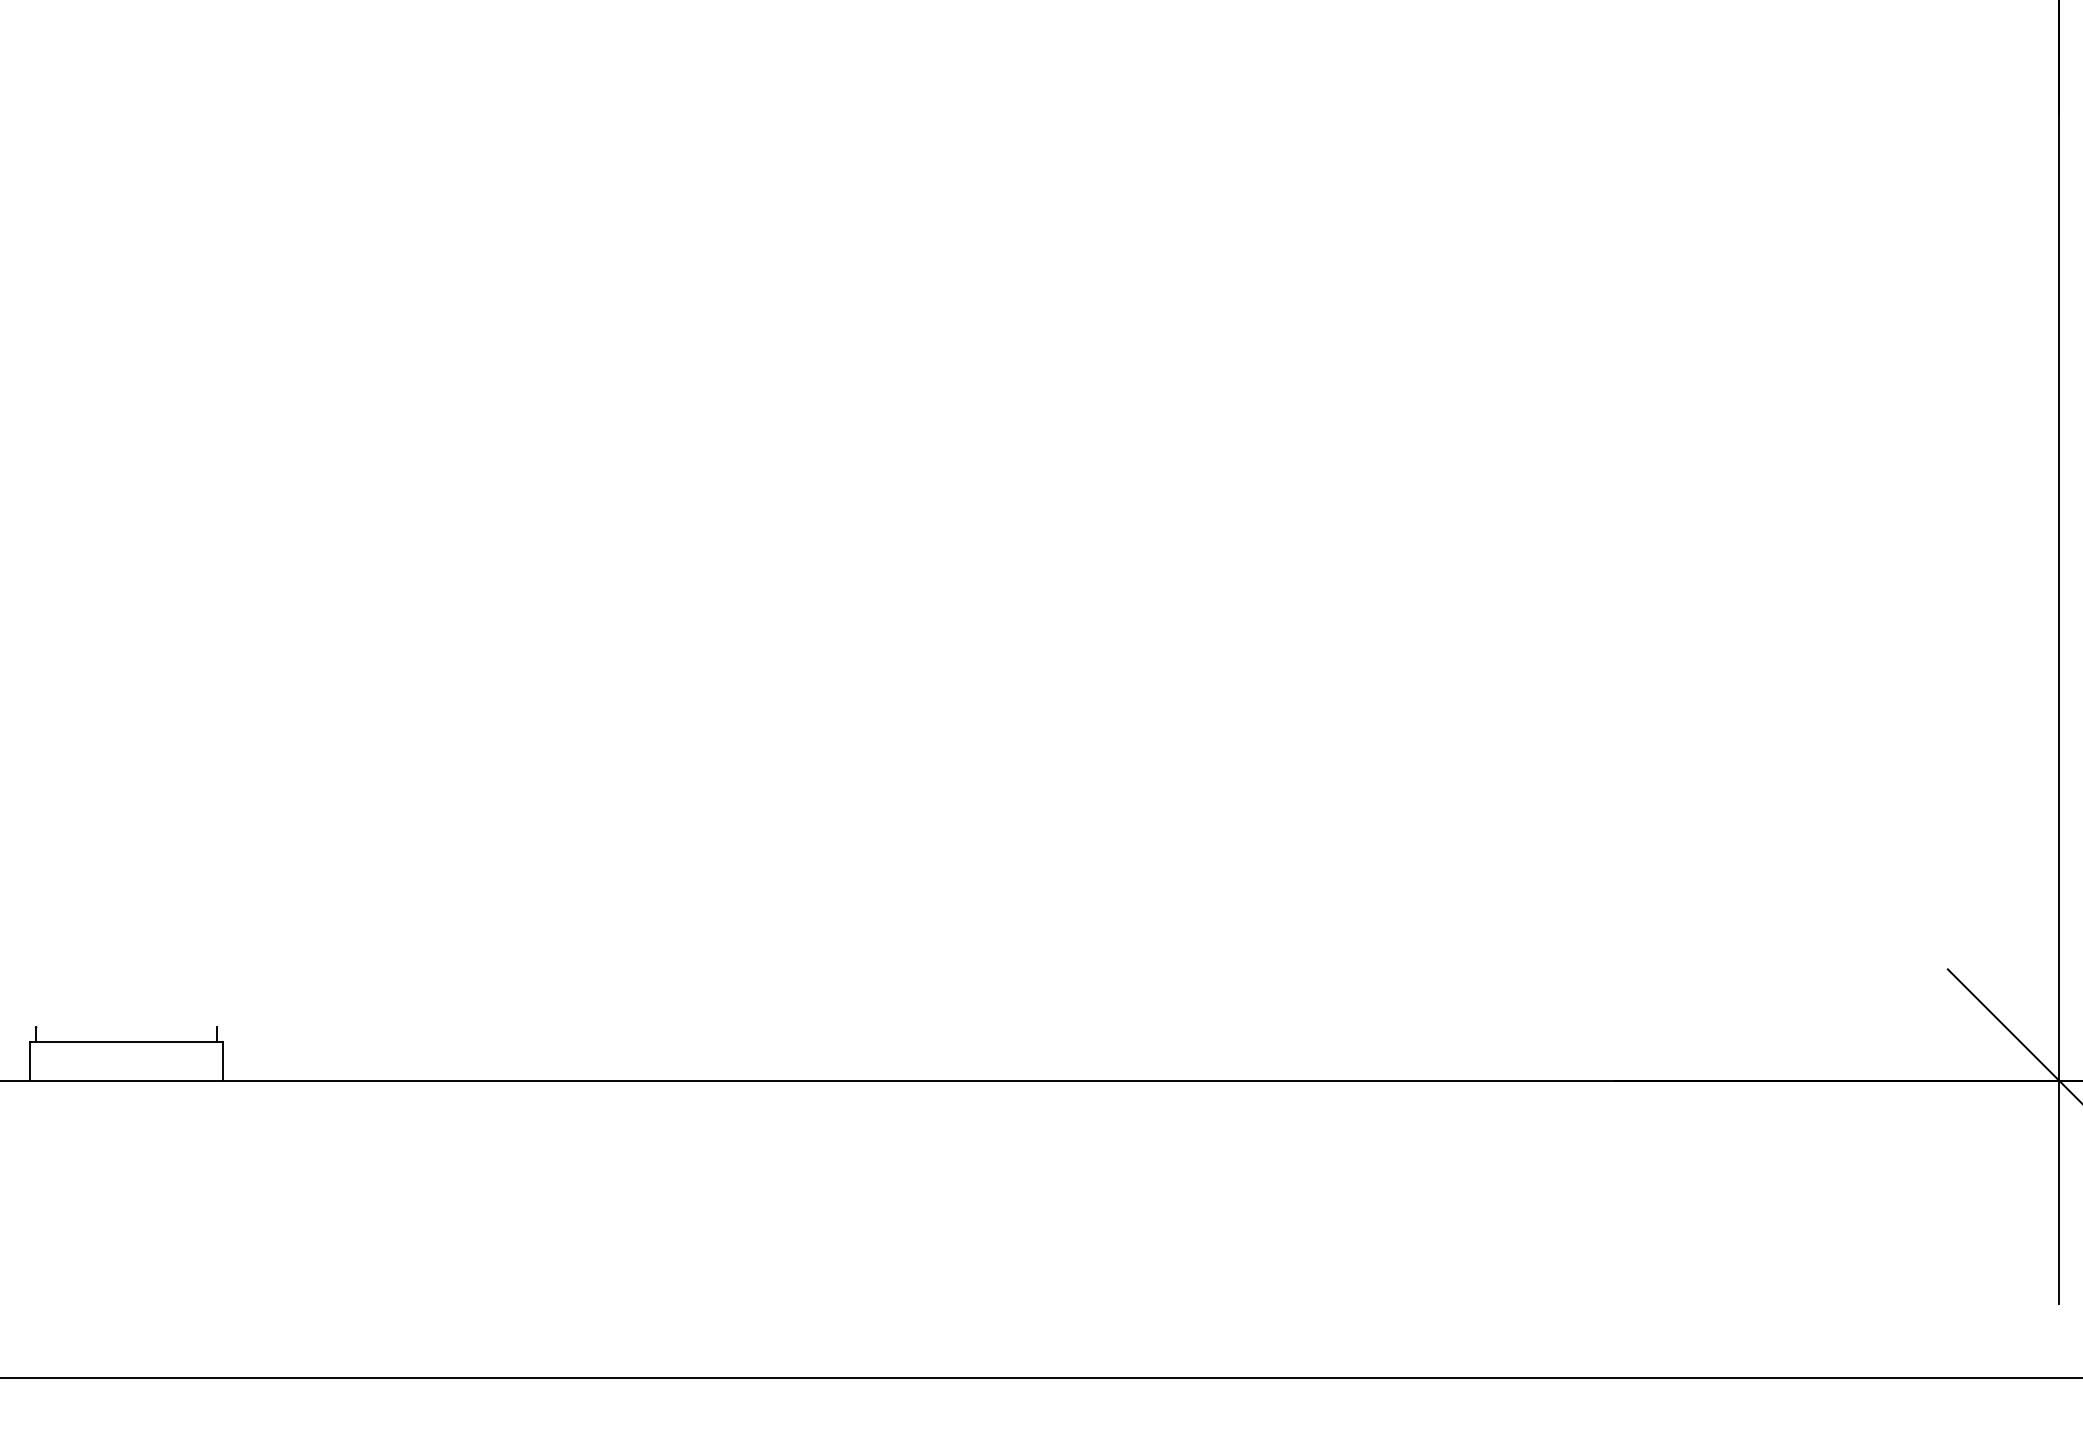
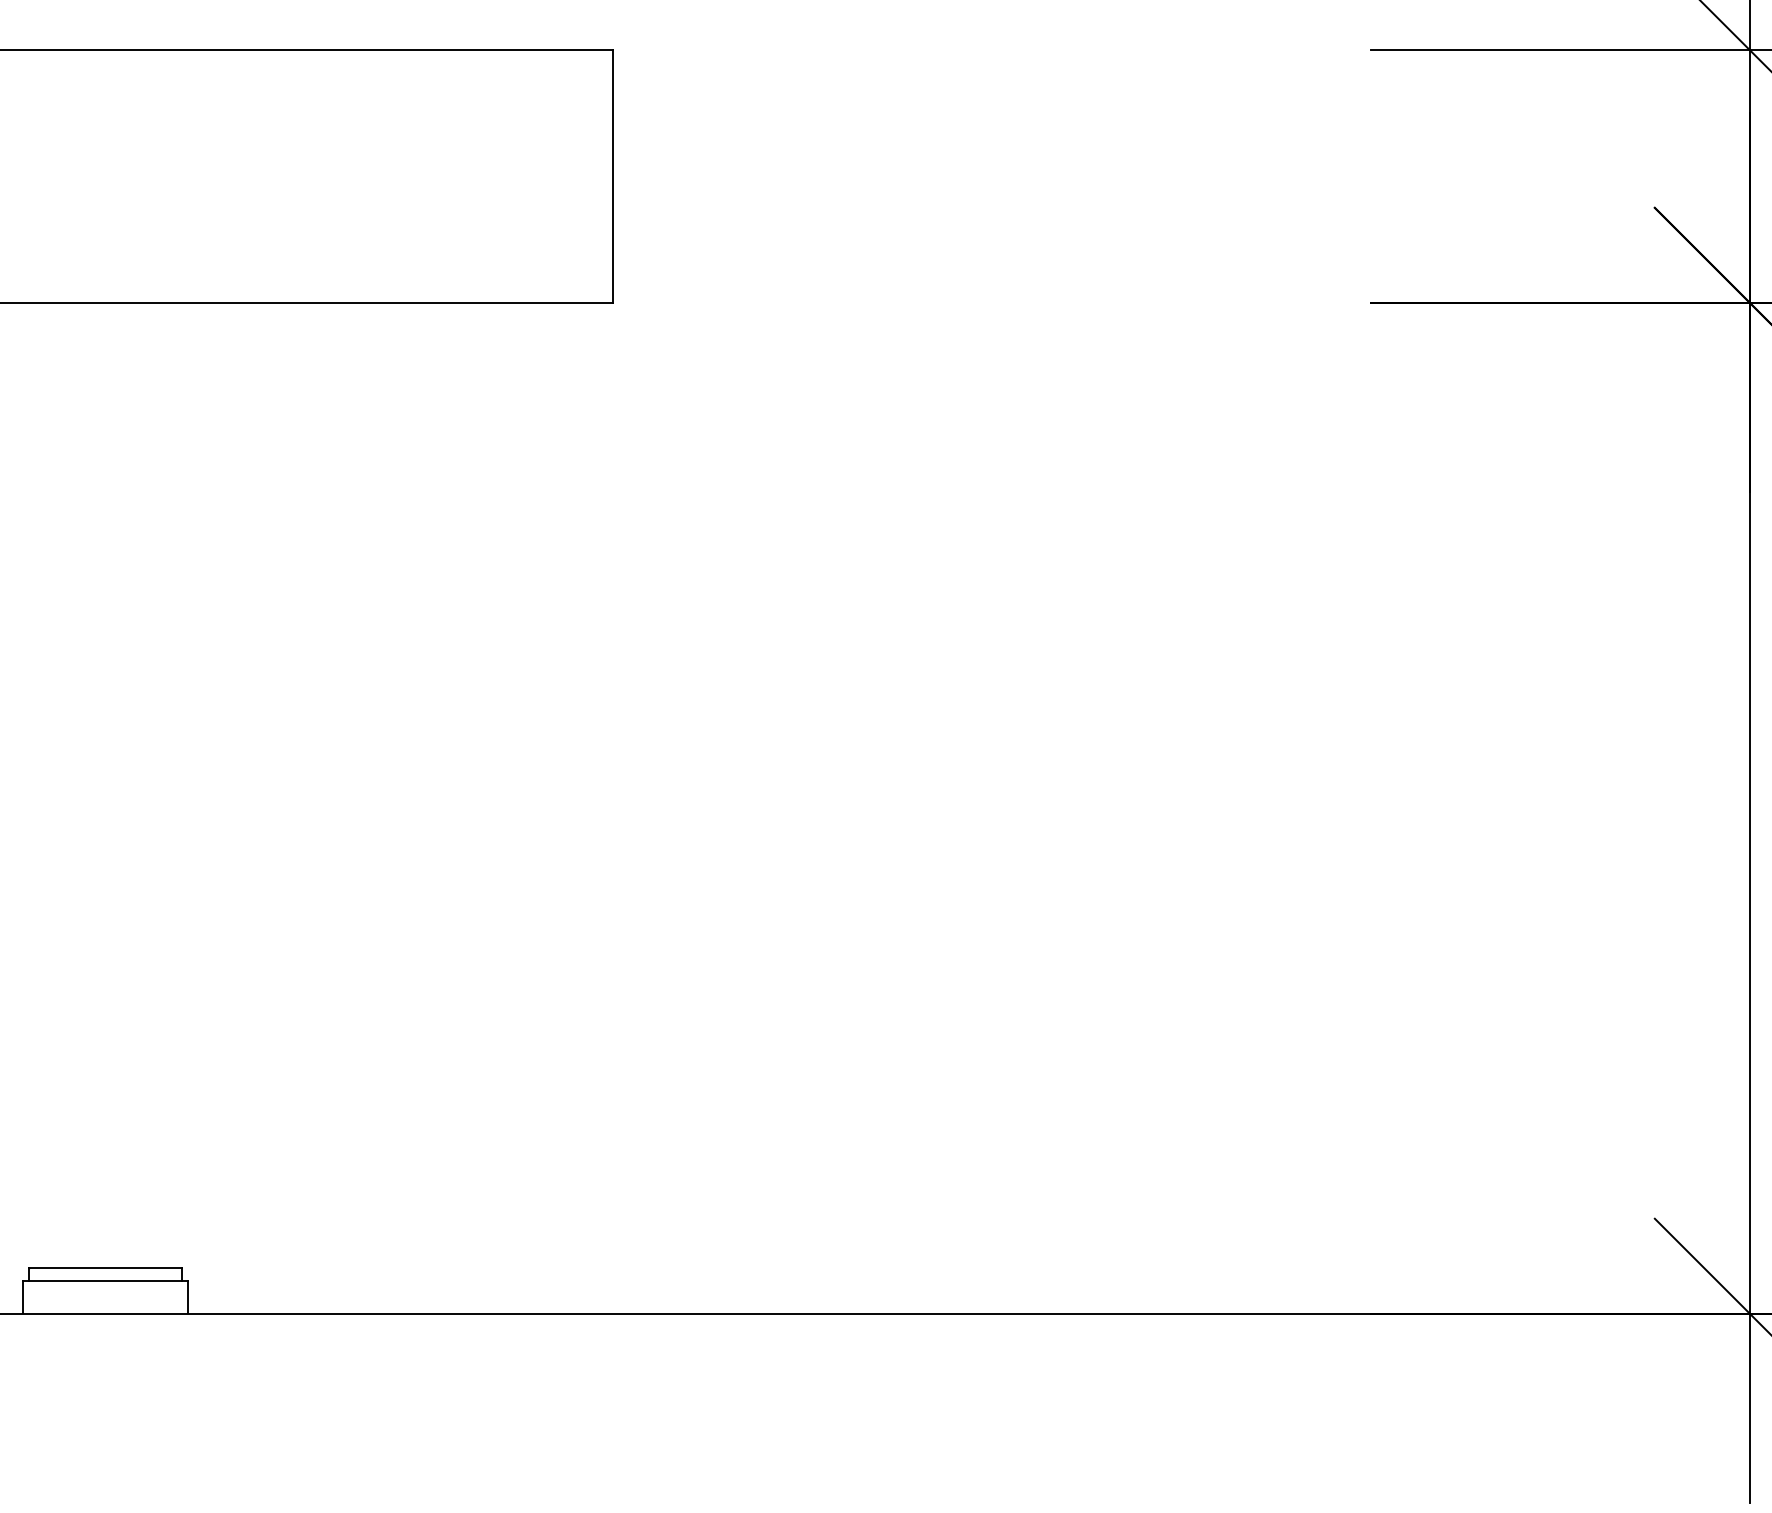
line: (126, 1027) -> (105, 1268), added

